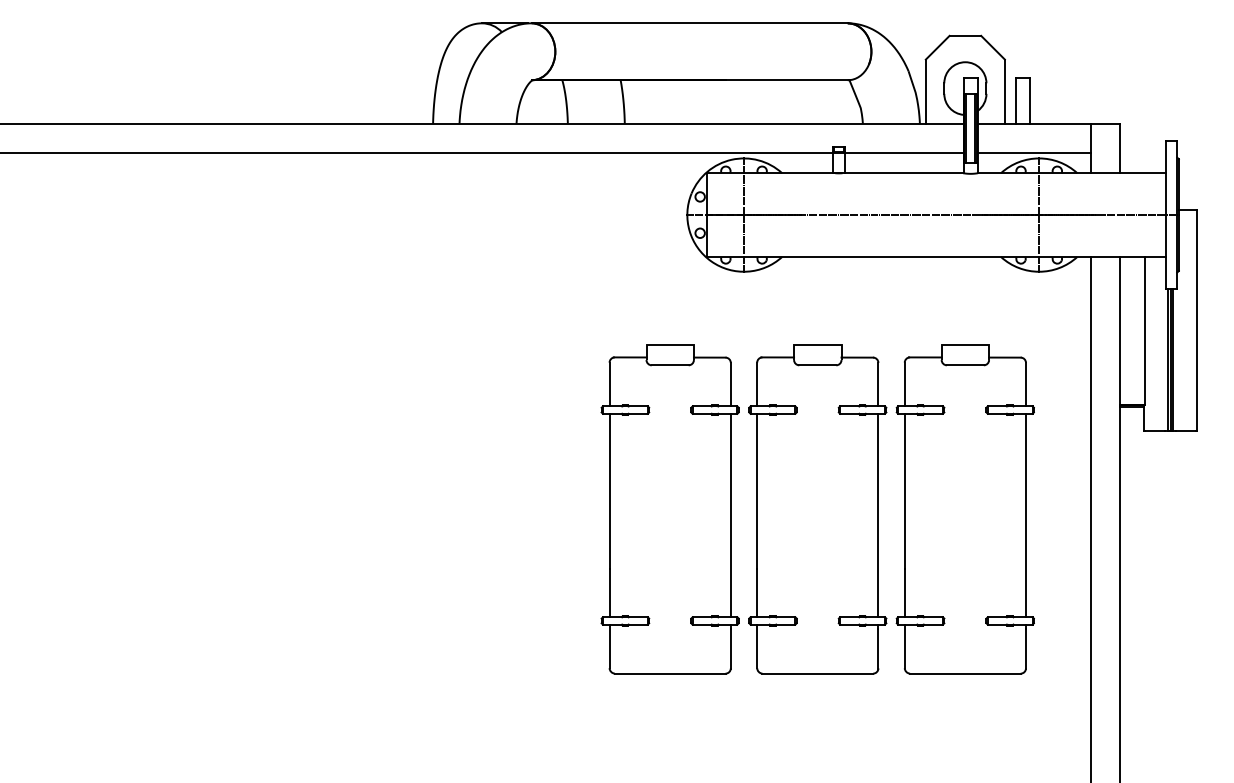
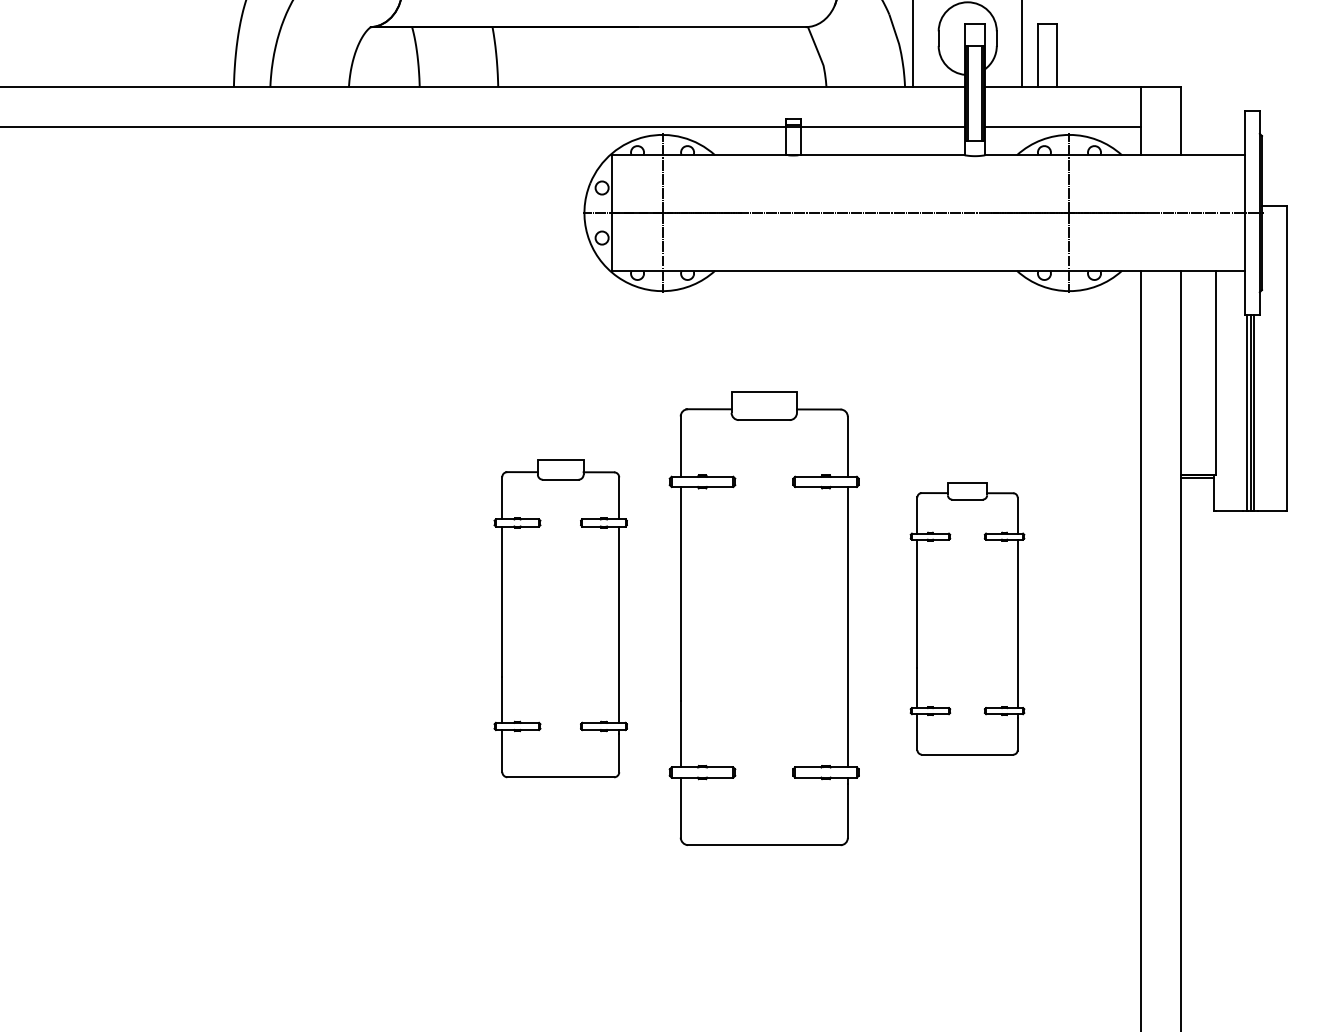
part: (669, 509) -> (559, 618), size x0.7
part: (964, 509) -> (966, 618), size x0.6

